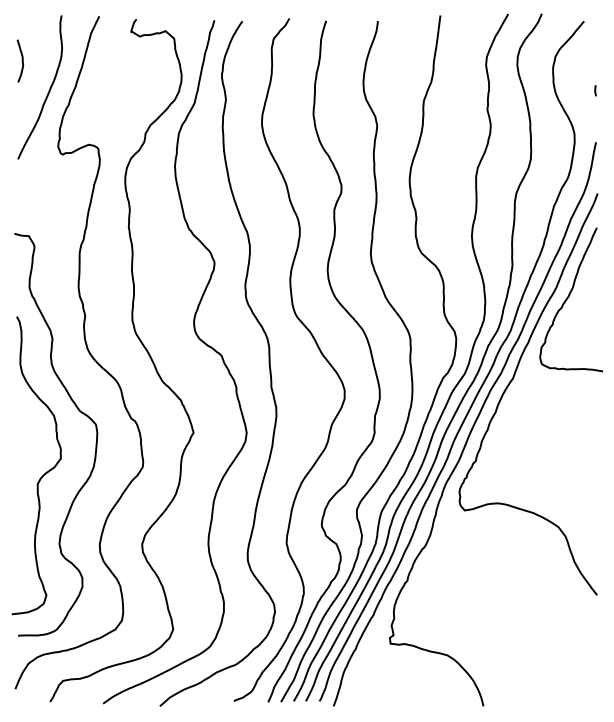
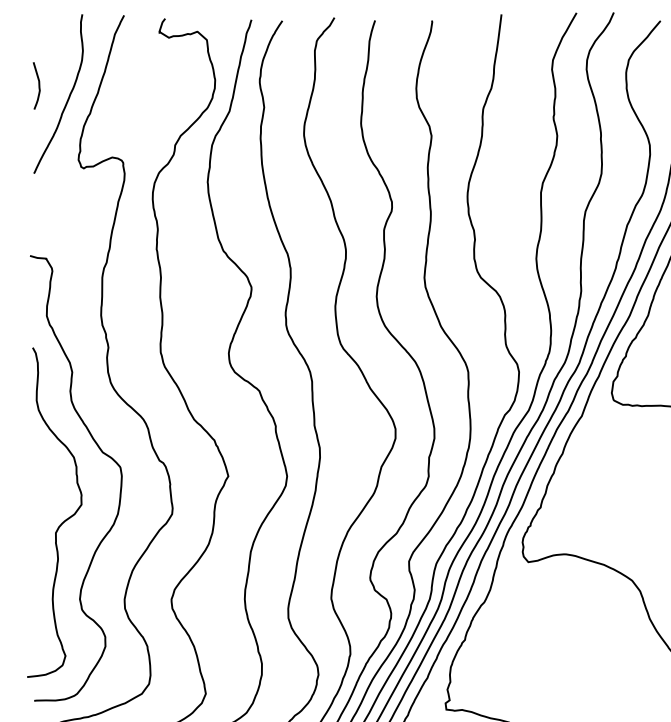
curve: (21, 60) -> (37, 85), moved

